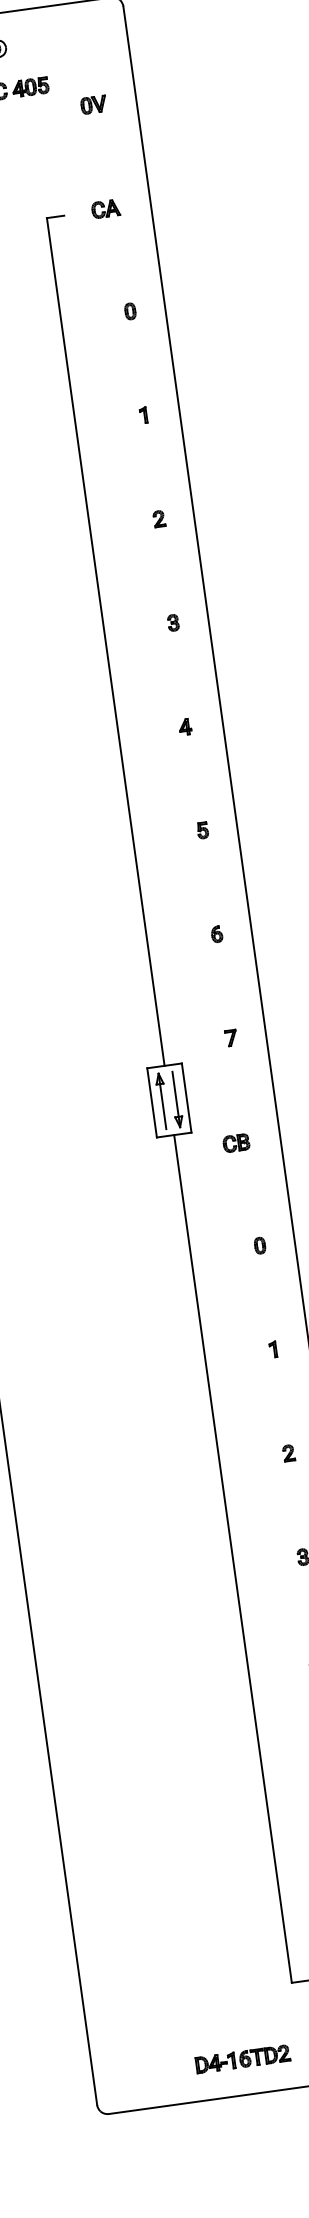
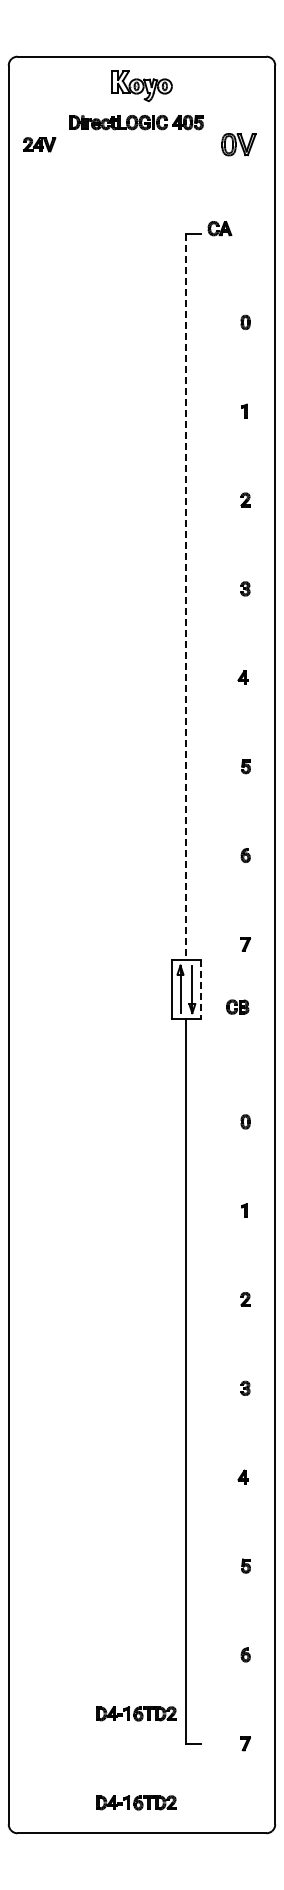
part: (93, 104) -> (238, 144), size x1.6
part: (105, 208) -> (219, 228), moved
line: (105, 642) -> (186, 597), solid -> dashed
line: (187, 1098) -> (201, 989), solid -> dashed
part: (236, 1142) -> (237, 1006), moved
part: (228, 1954) -> (136, 1713), added

